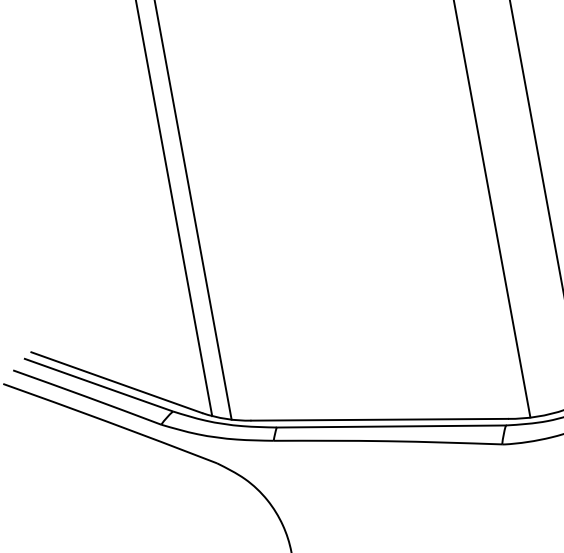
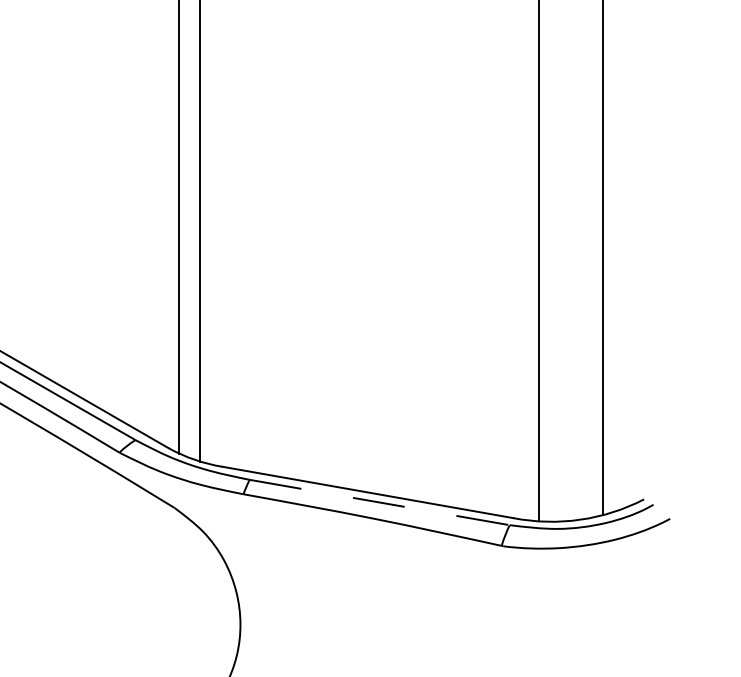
line: (391, 426) -> (379, 502), solid -> dashed

